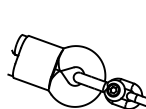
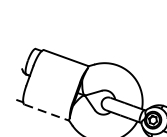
line: (31, 84) -> (47, 112), solid -> dashed

